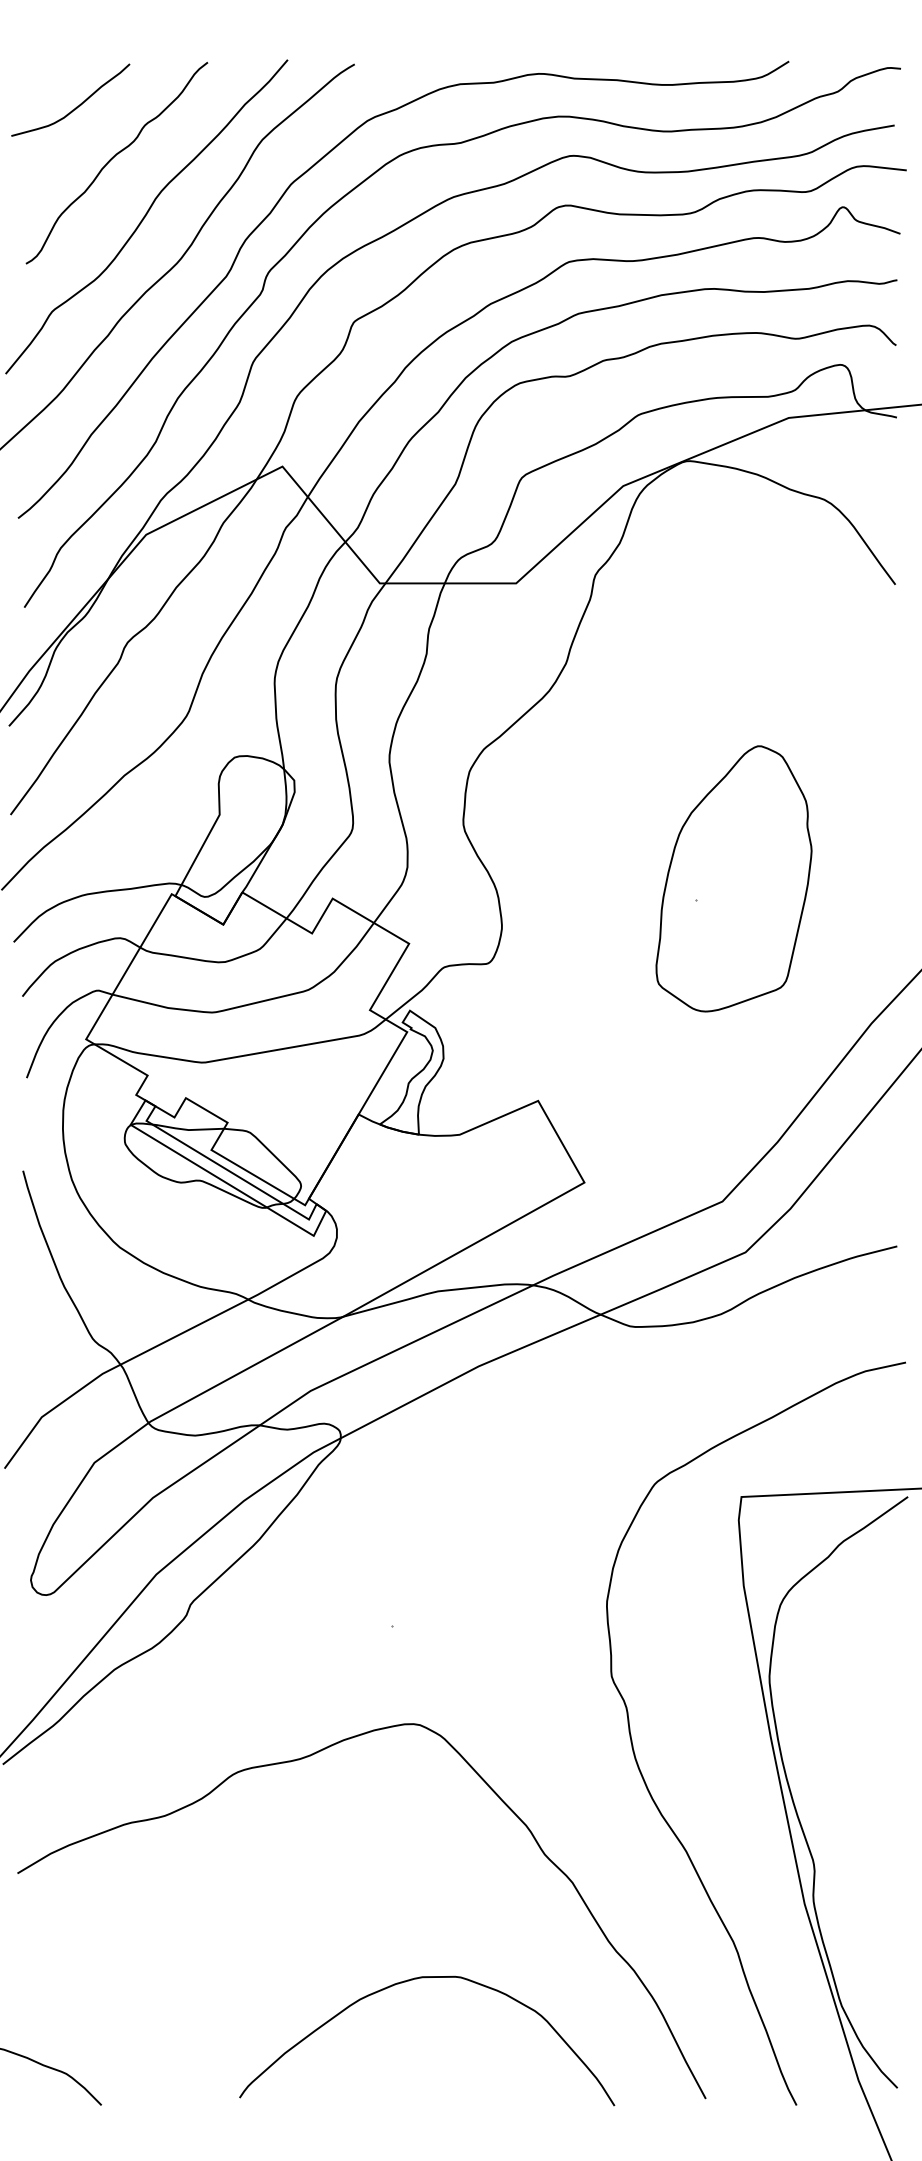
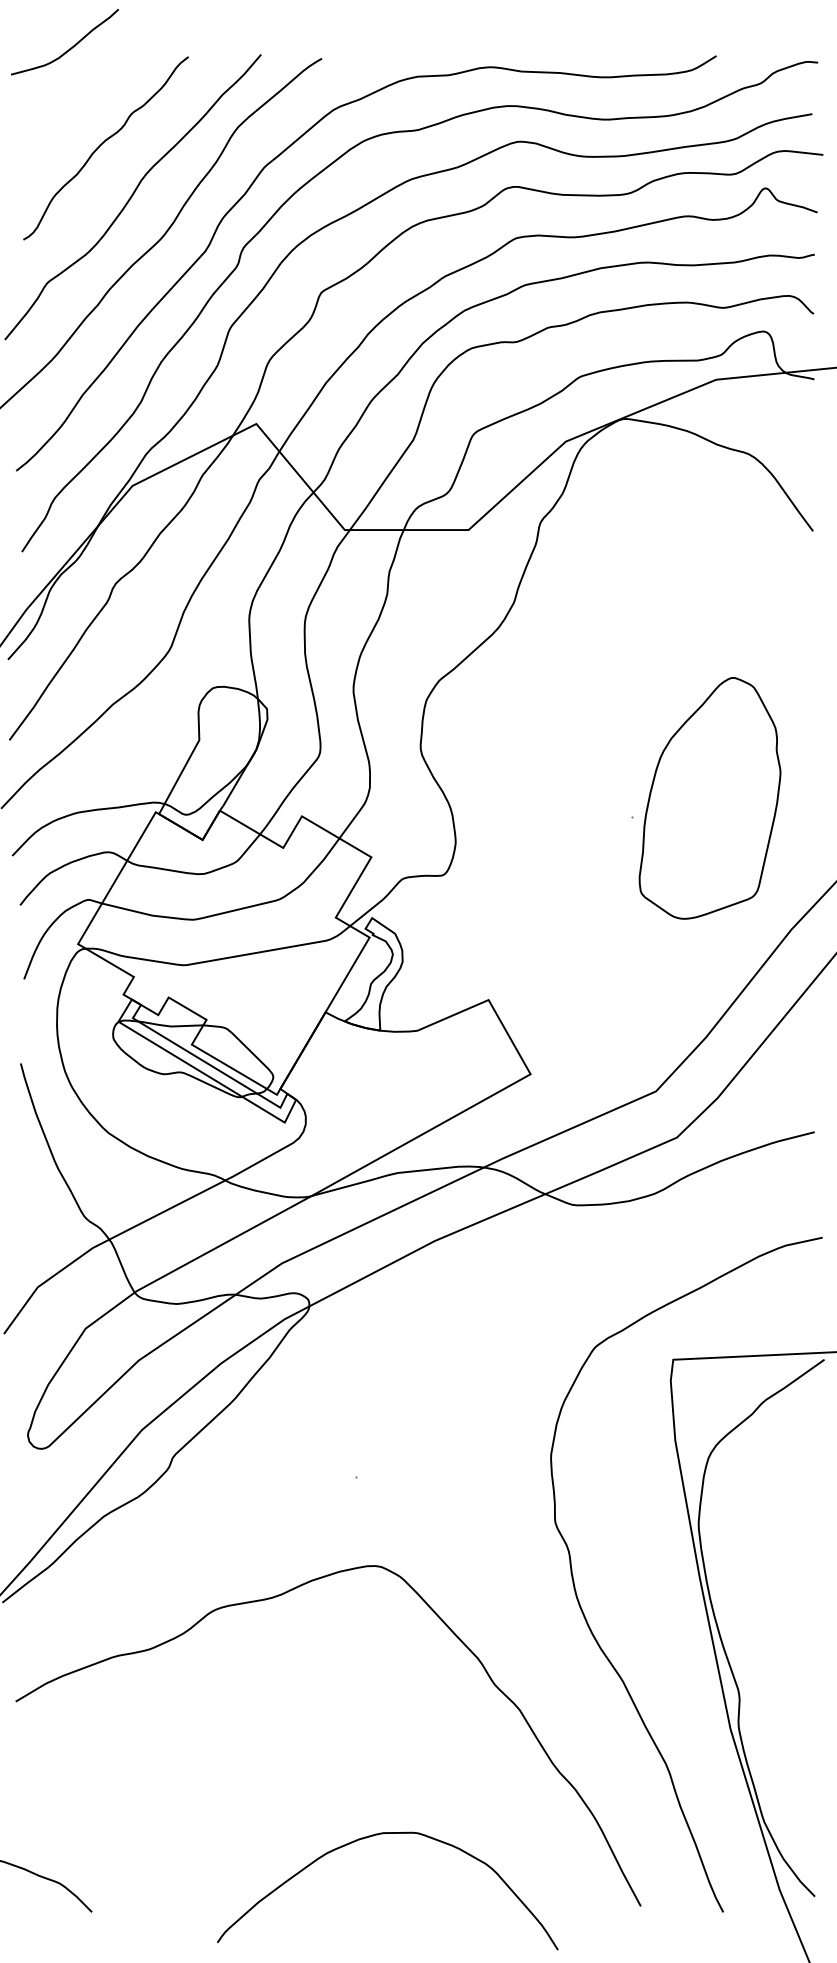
curve: (76, 106) -> (70, 47), moved
part: (733, 878) -> (709, 798), moved
curve: (409, 1981) -> (371, 1837), moved

